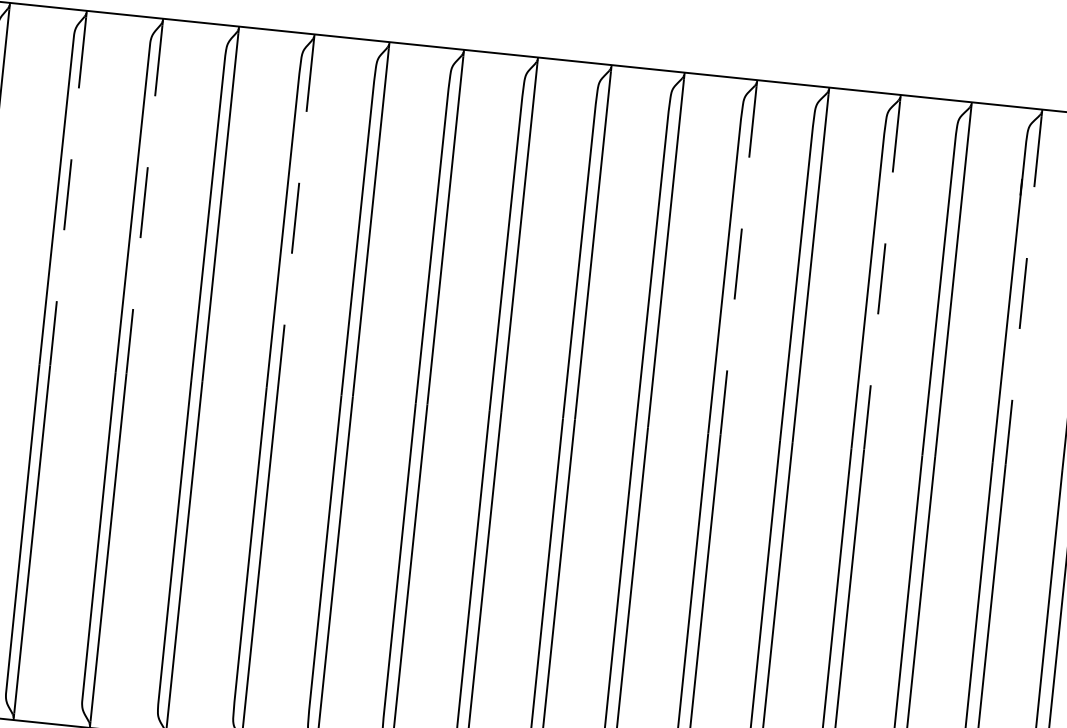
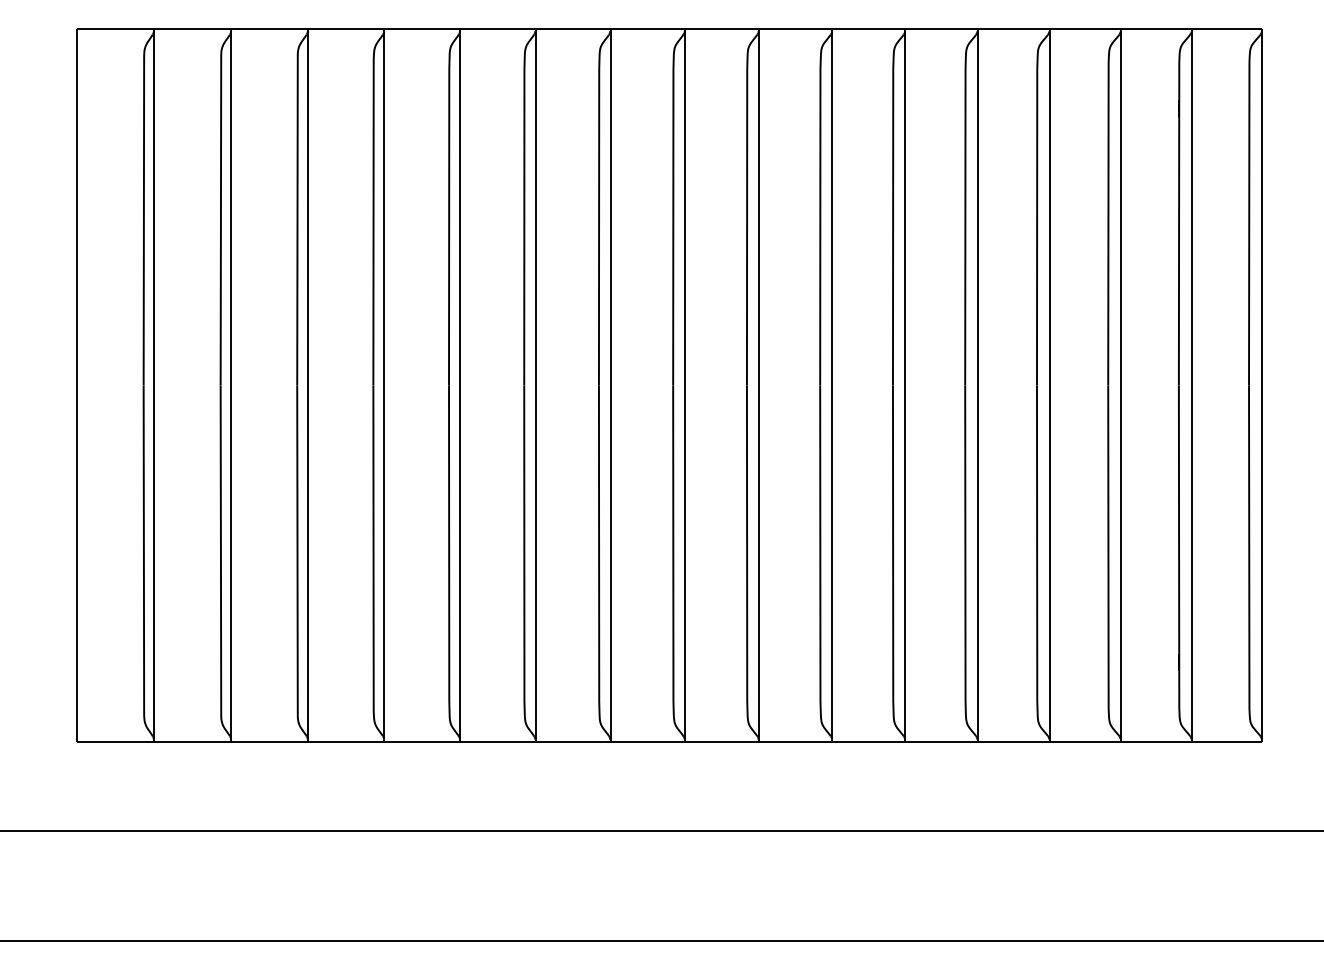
line: (68, 191) -> (231, 210), dashed -> solid
line: (144, 199) -> (308, 210), dashed -> solid
line: (296, 214) -> (460, 210), dashed -> solid
line: (738, 260) -> (905, 210), dashed -> solid
line: (881, 275) -> (1049, 210), dashed -> solid
line: (1023, 290) -> (1191, 210), dashed -> solid

